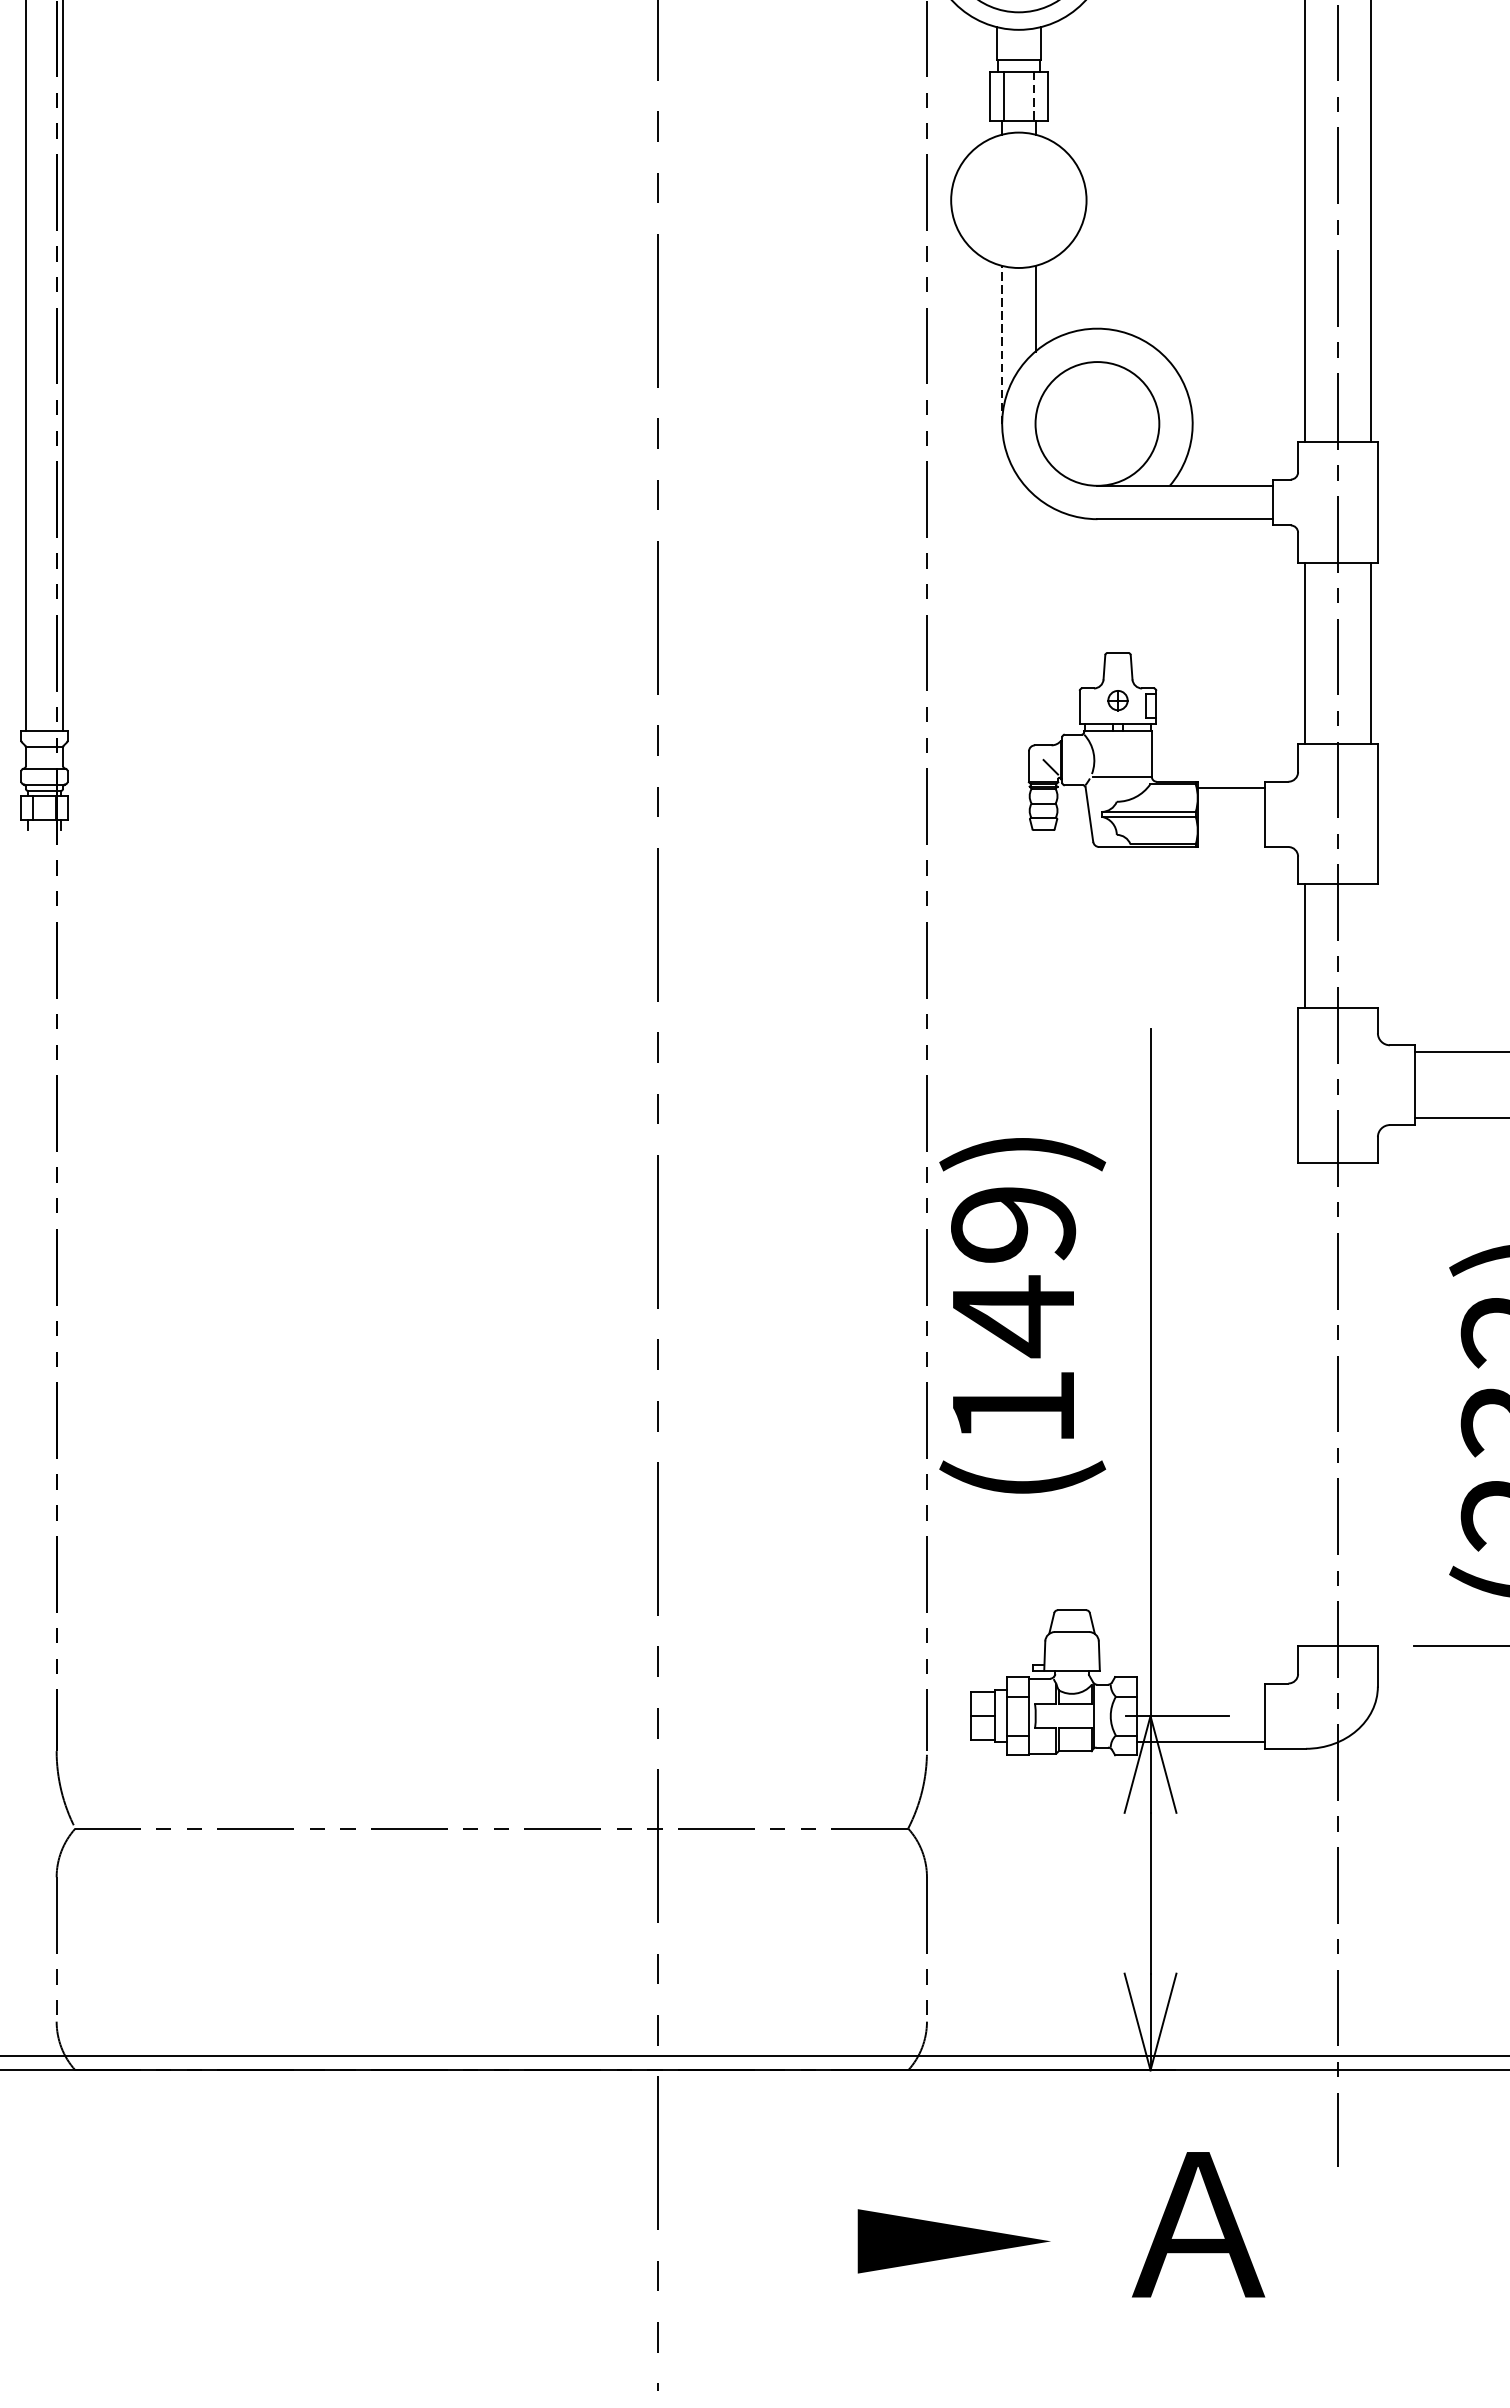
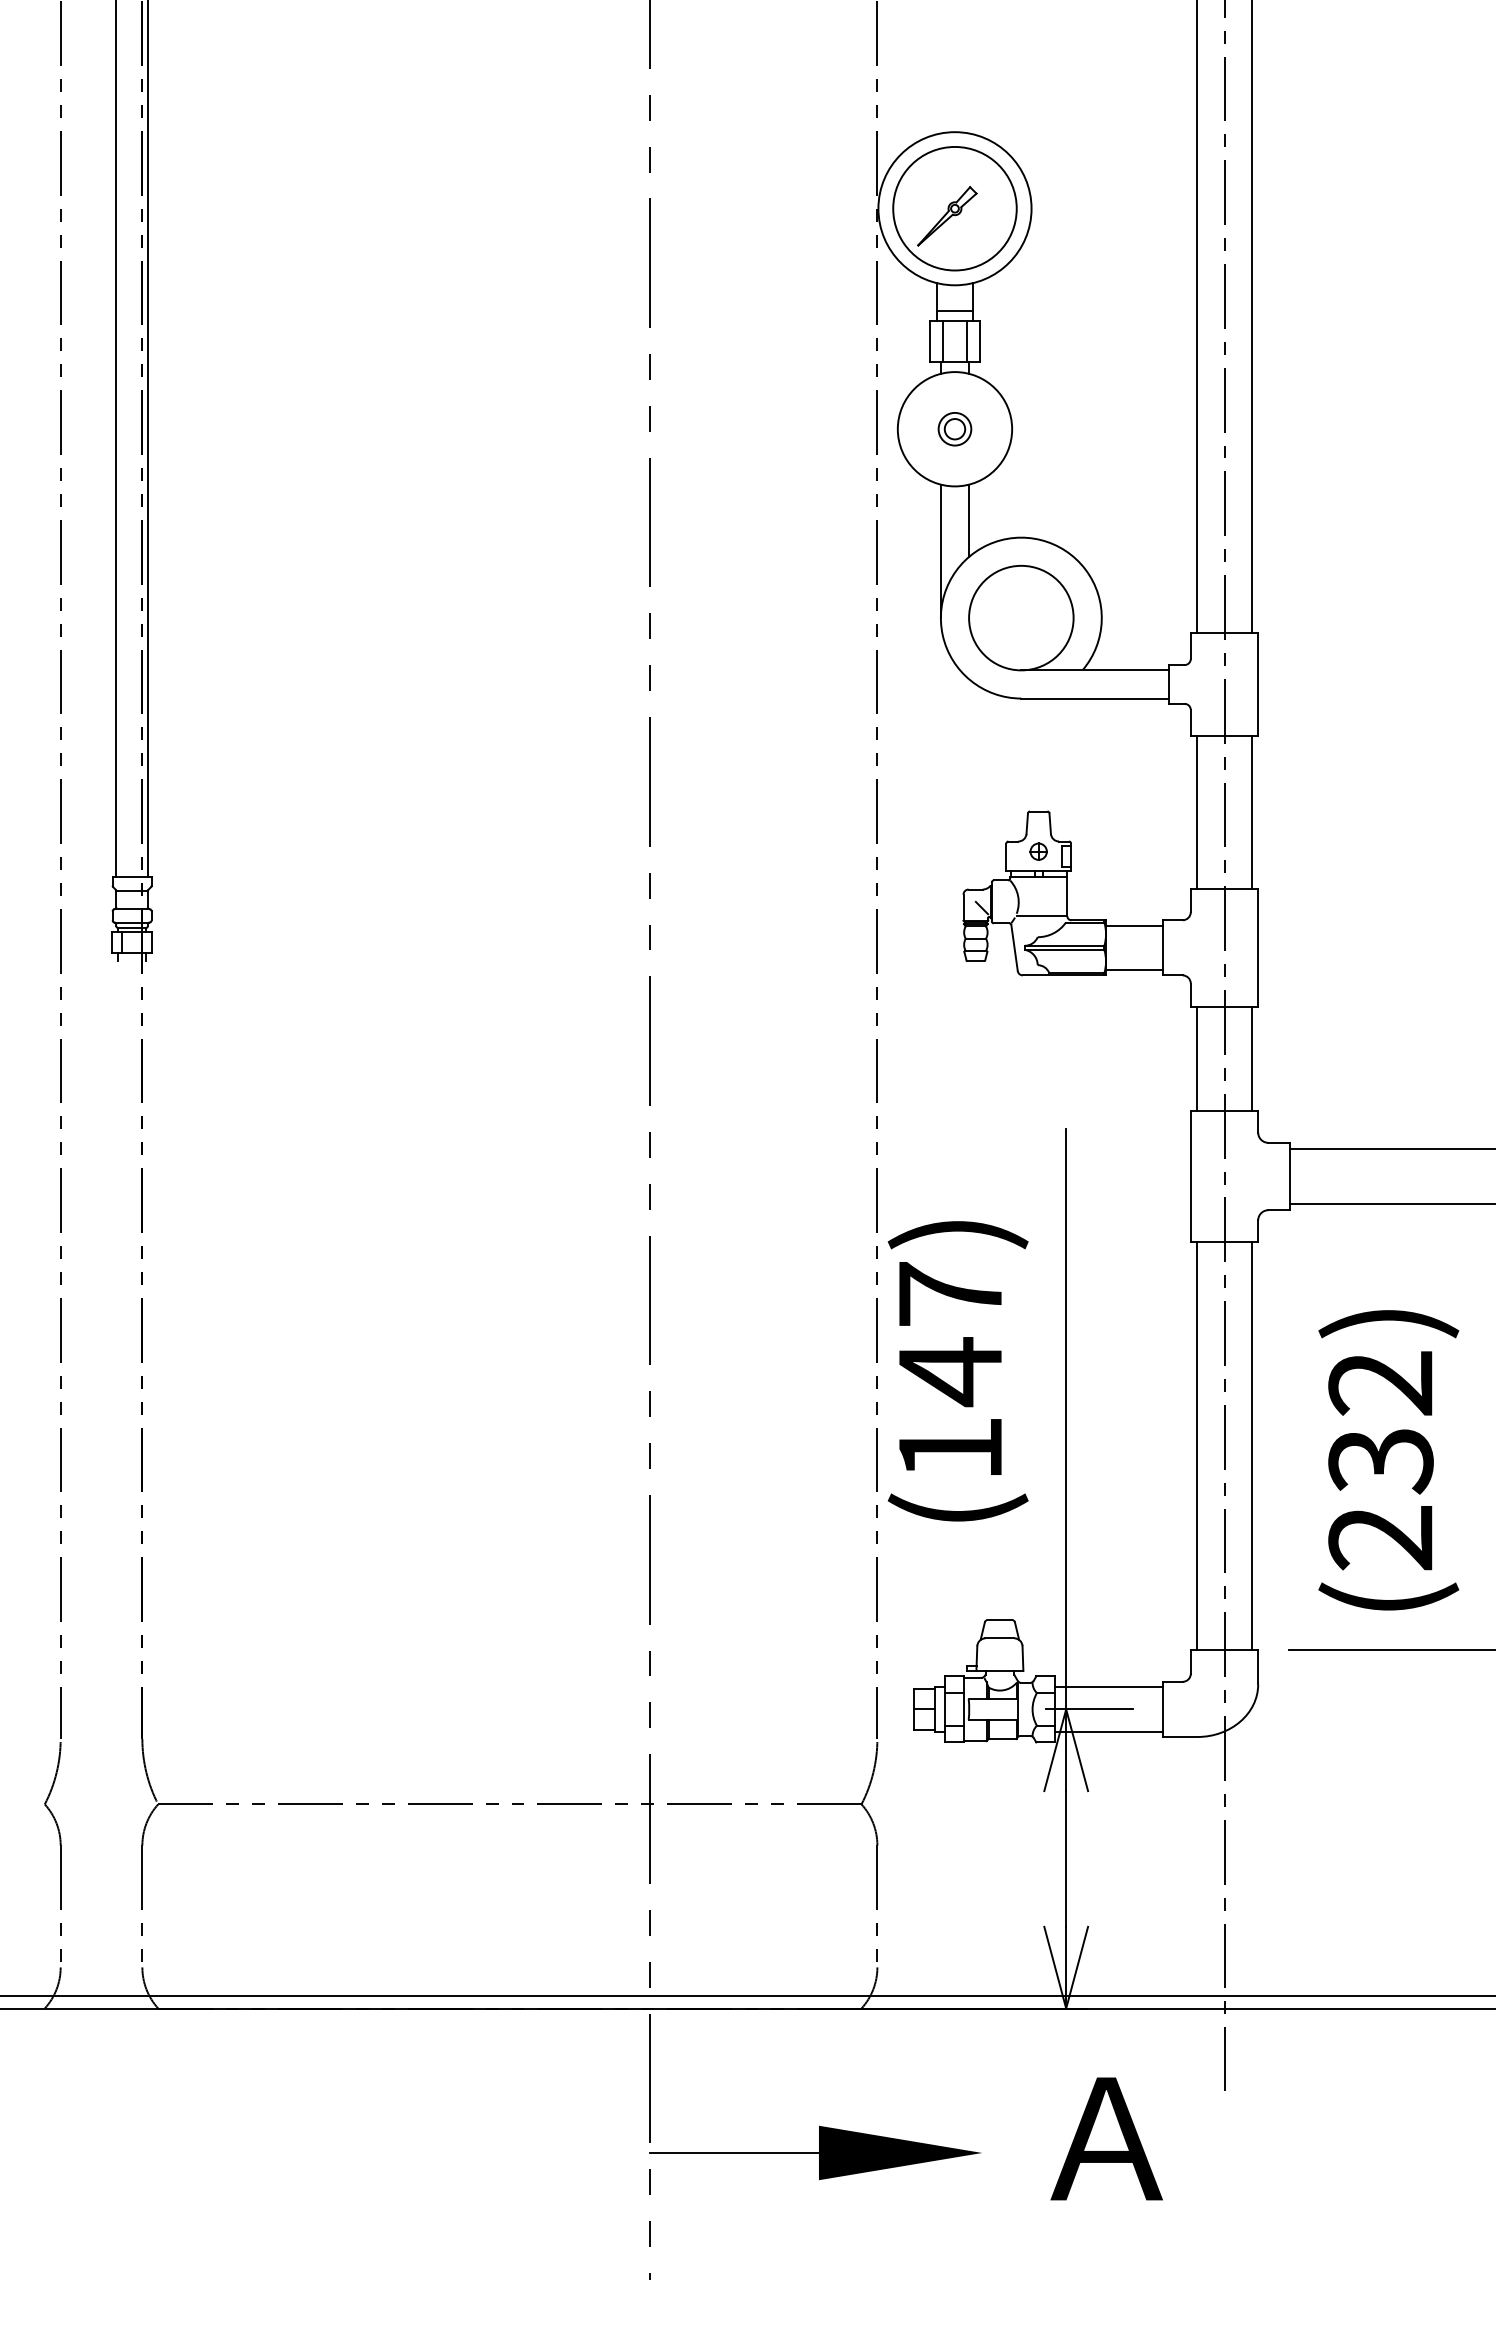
line: (1033, 96) -> (967, 341), dashed -> solid
part: (1018, 200) -> (954, 429), added
line: (1001, 345) -> (940, 551), dashed -> solid
line: (1231, 841) -> (1134, 970), added
line: (1371, 946) -> (1252, 1059), added
text: (1013, 1224) -> (950, 1294), (149) -> (147)
line: (1304, 1403) -> (1196, 1445), added
line: (1371, 1403) -> (1252, 1445), added
line: (1201, 1690) -> (1109, 1687), added
line: (756, 2240) -> (733, 2152), added

